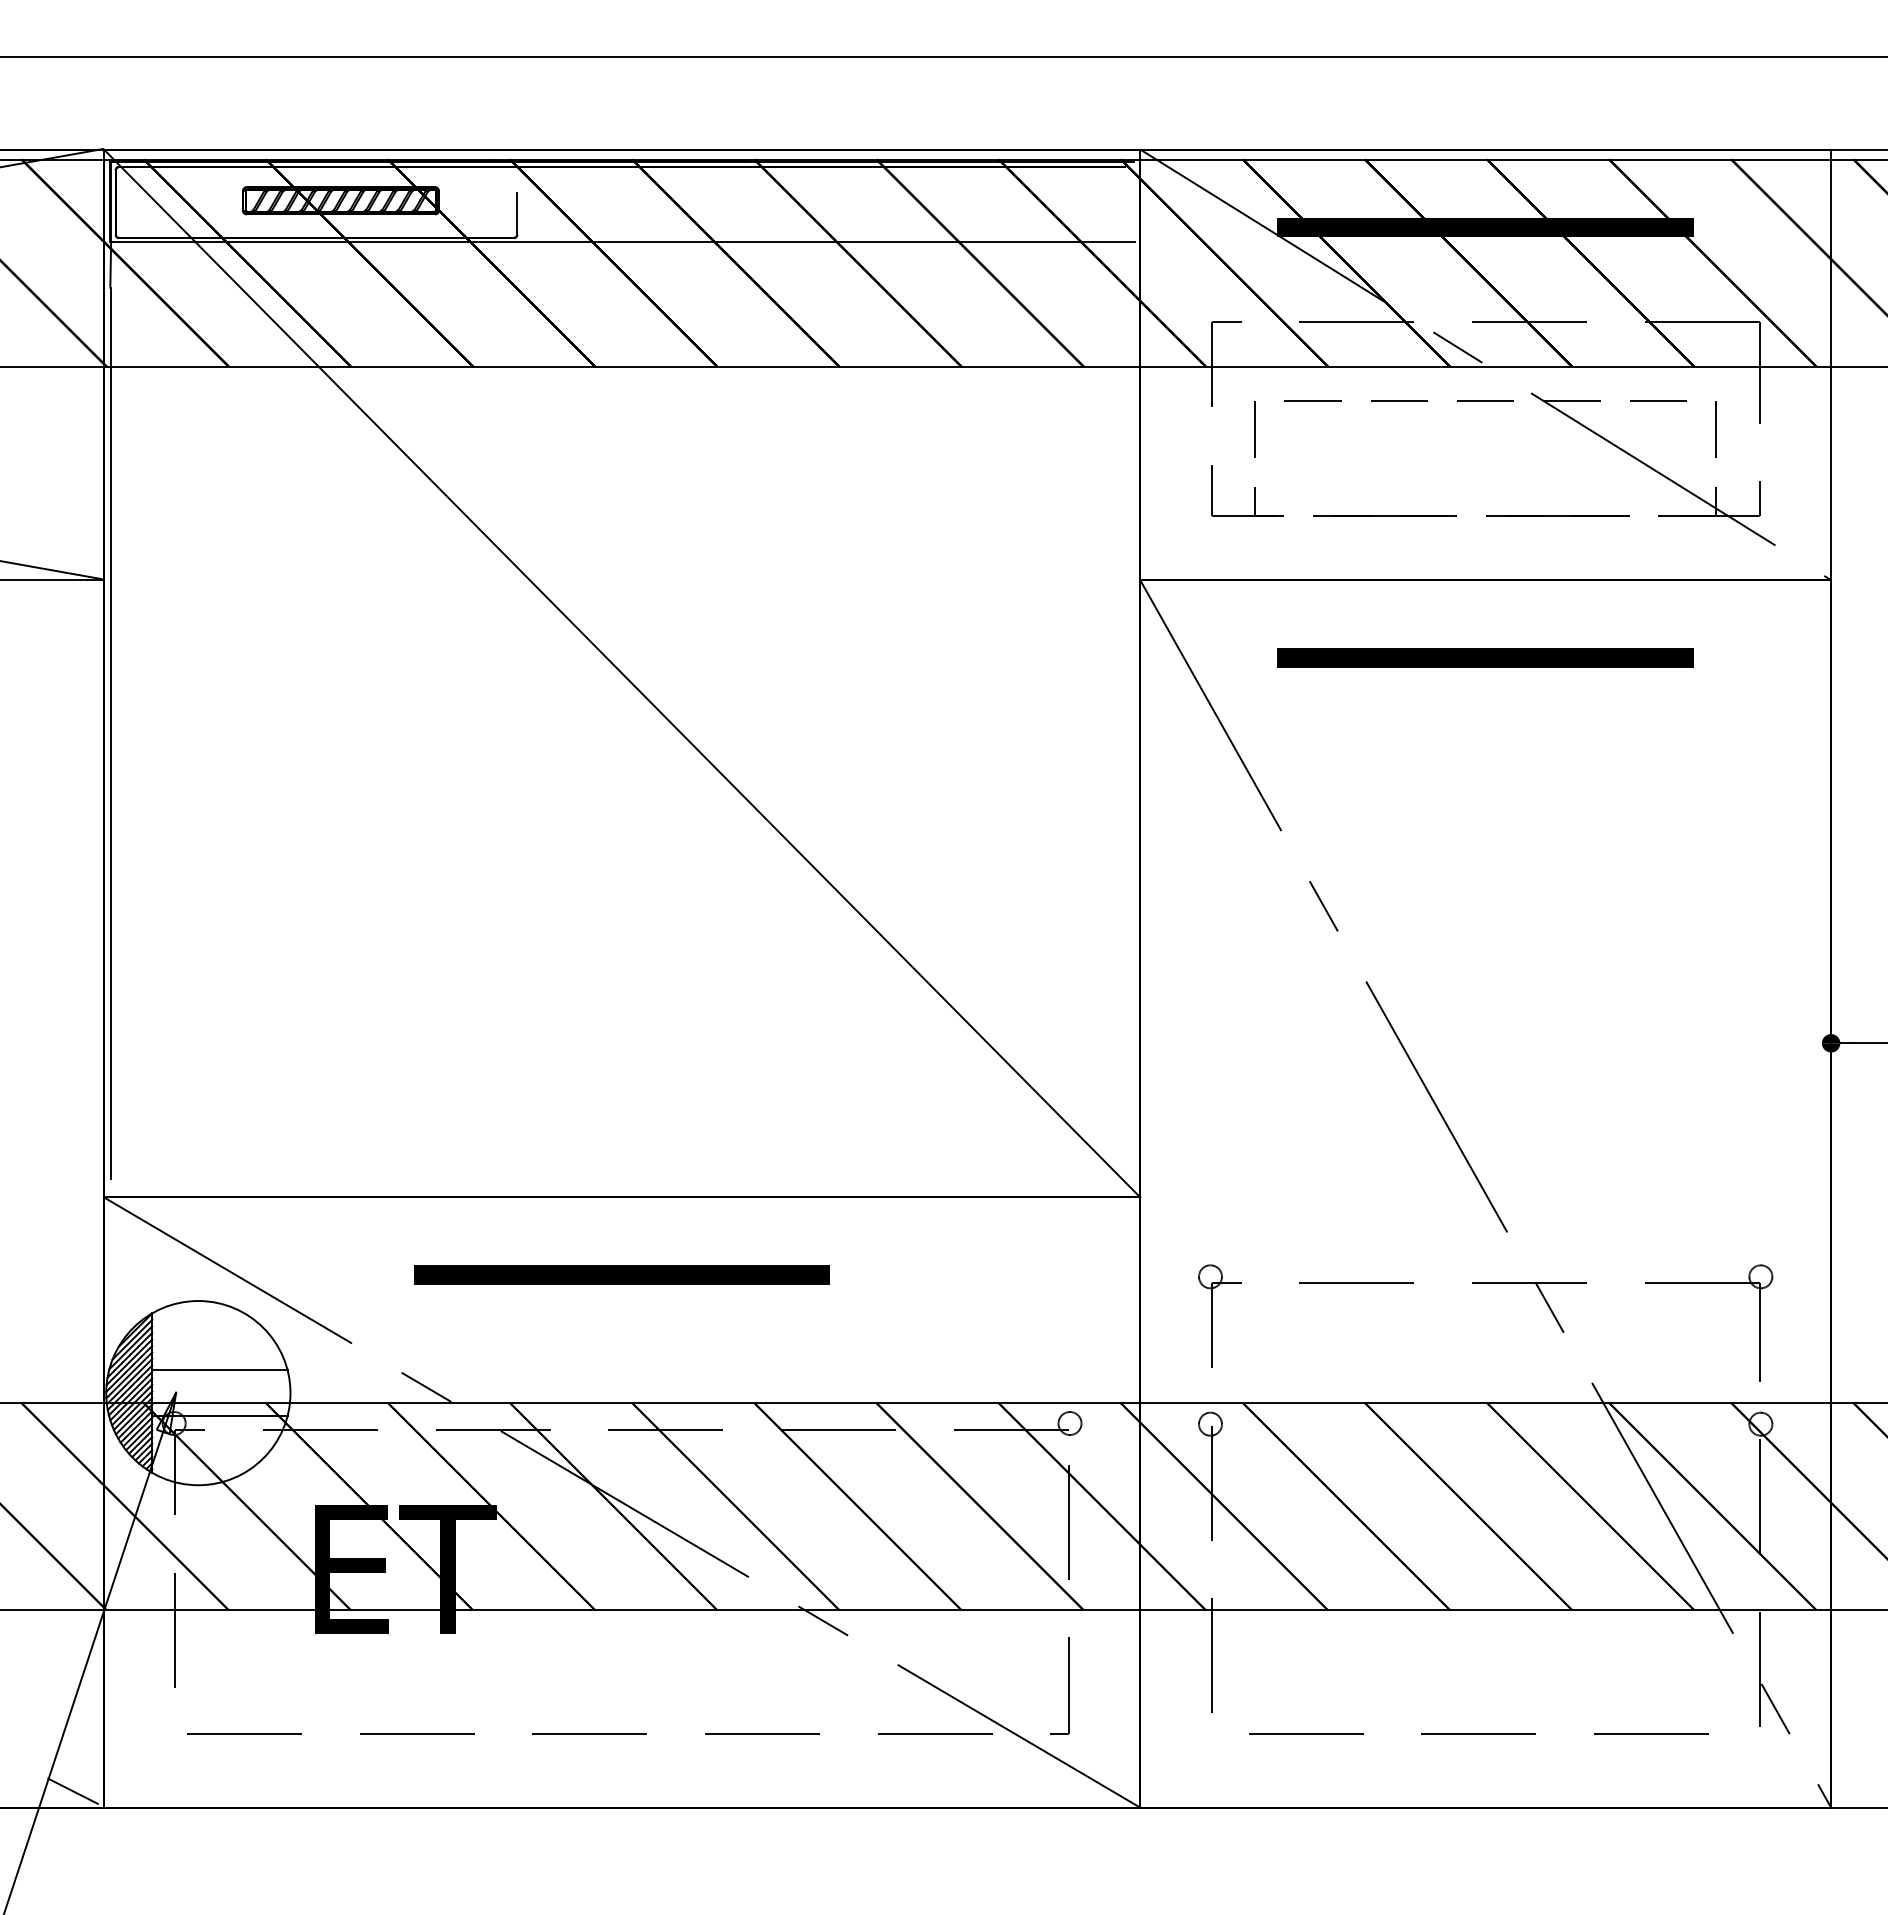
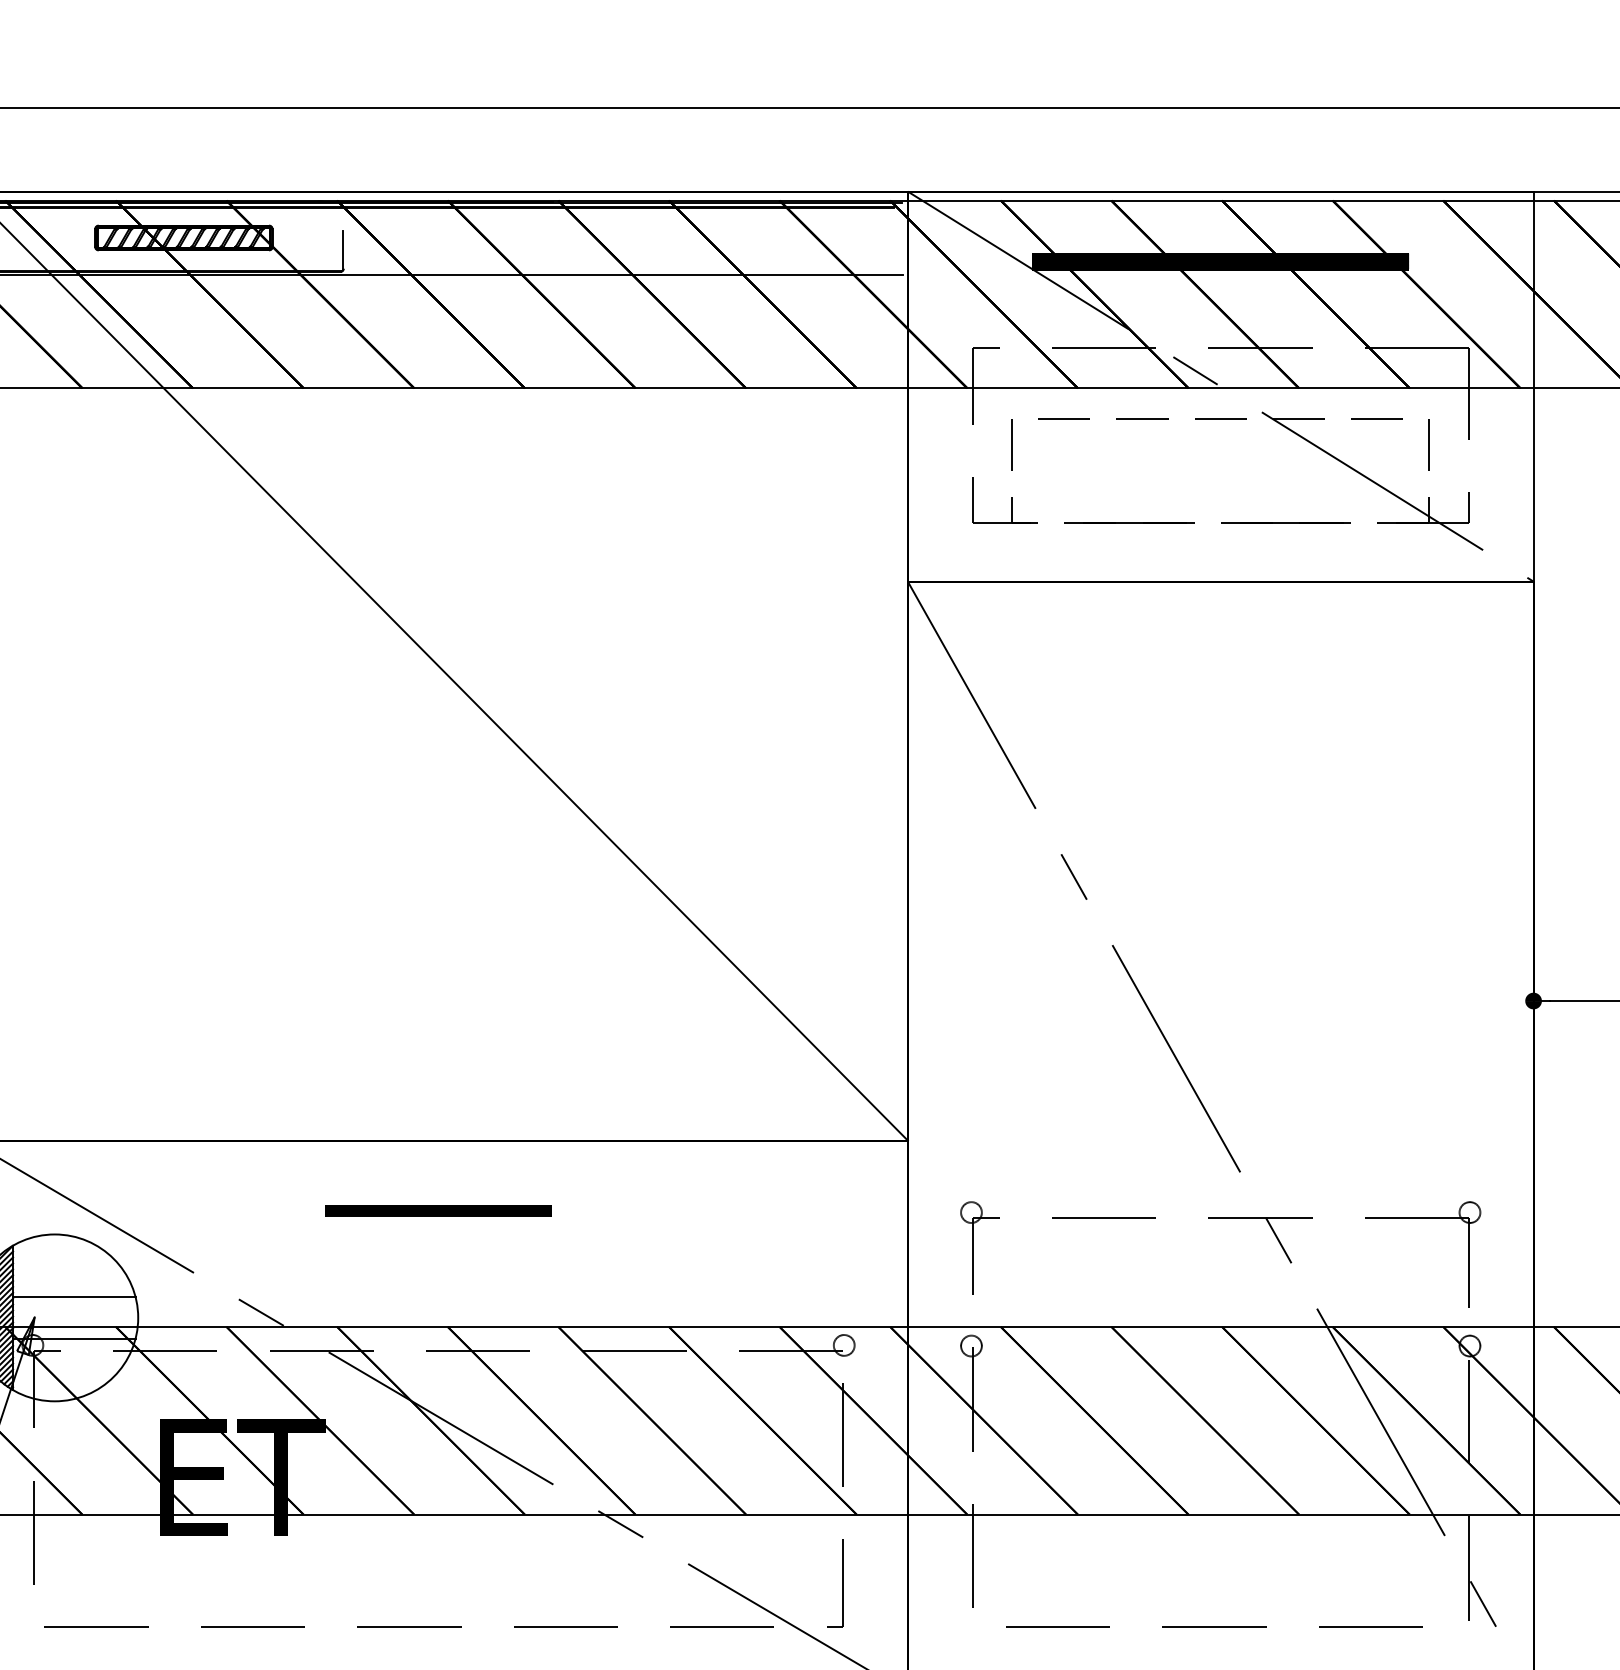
part: (1485, 657) -> (1220, 651), removed
part: (621, 1274) -> (438, 1210), size x0.6

